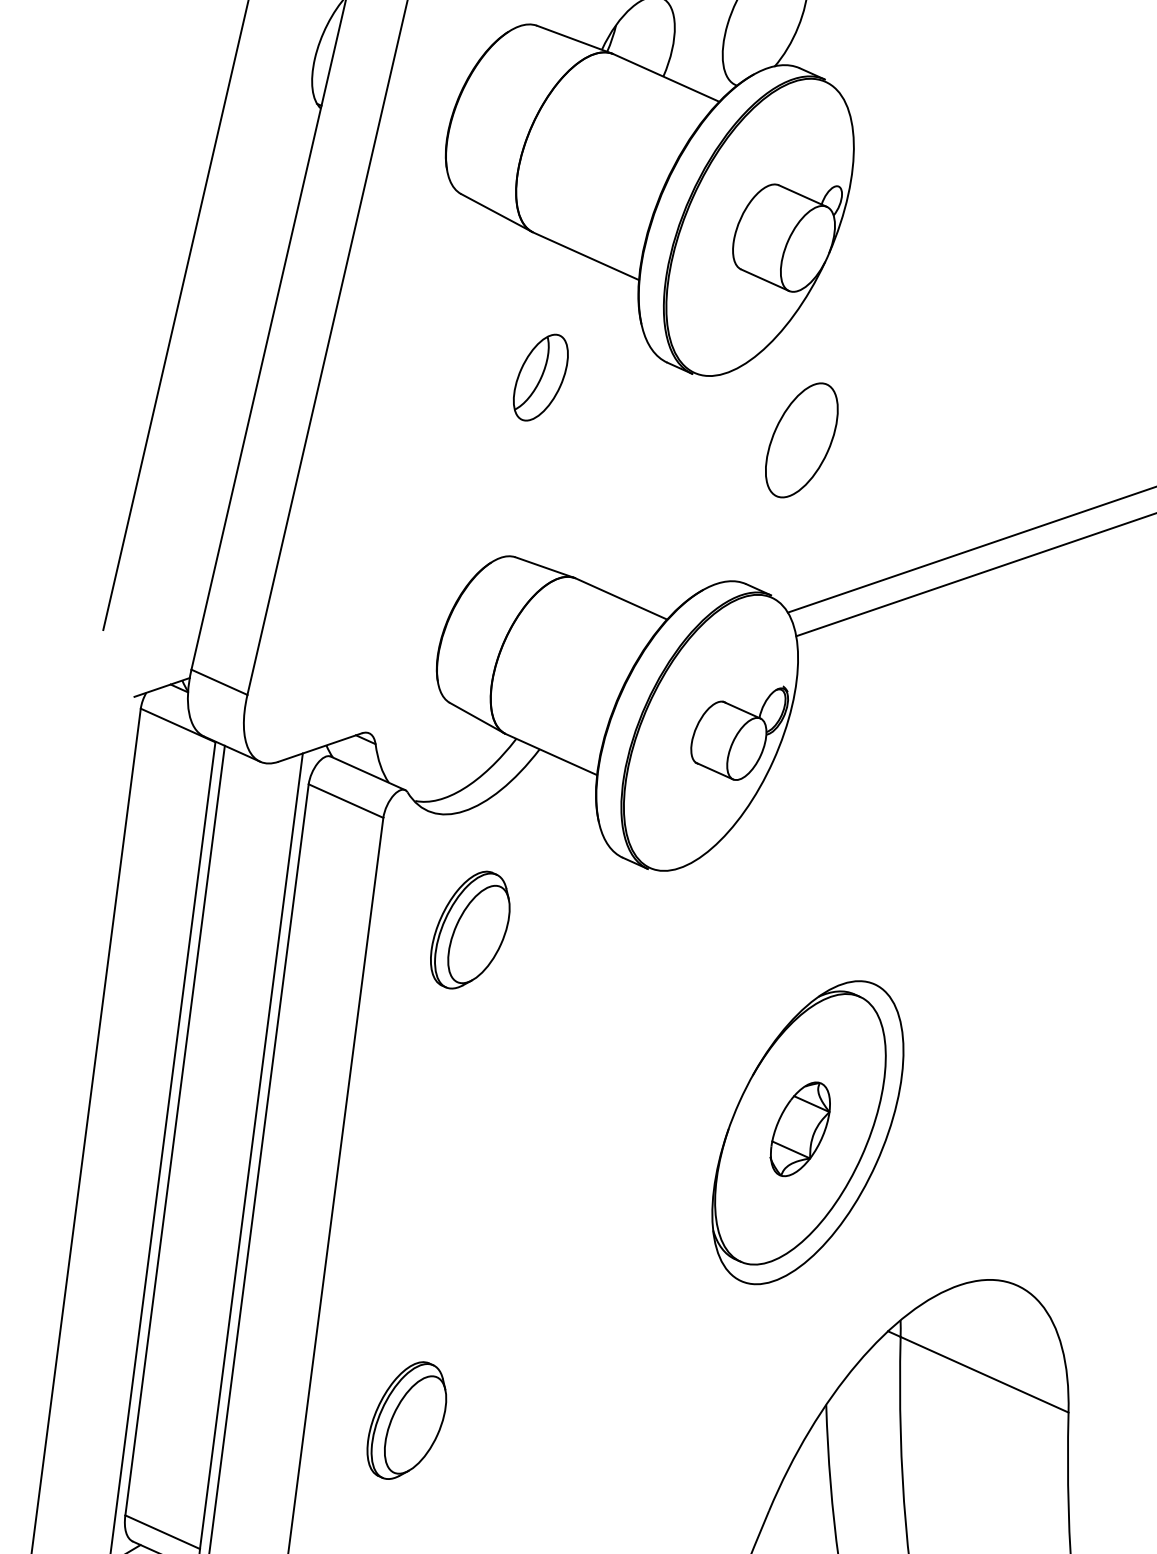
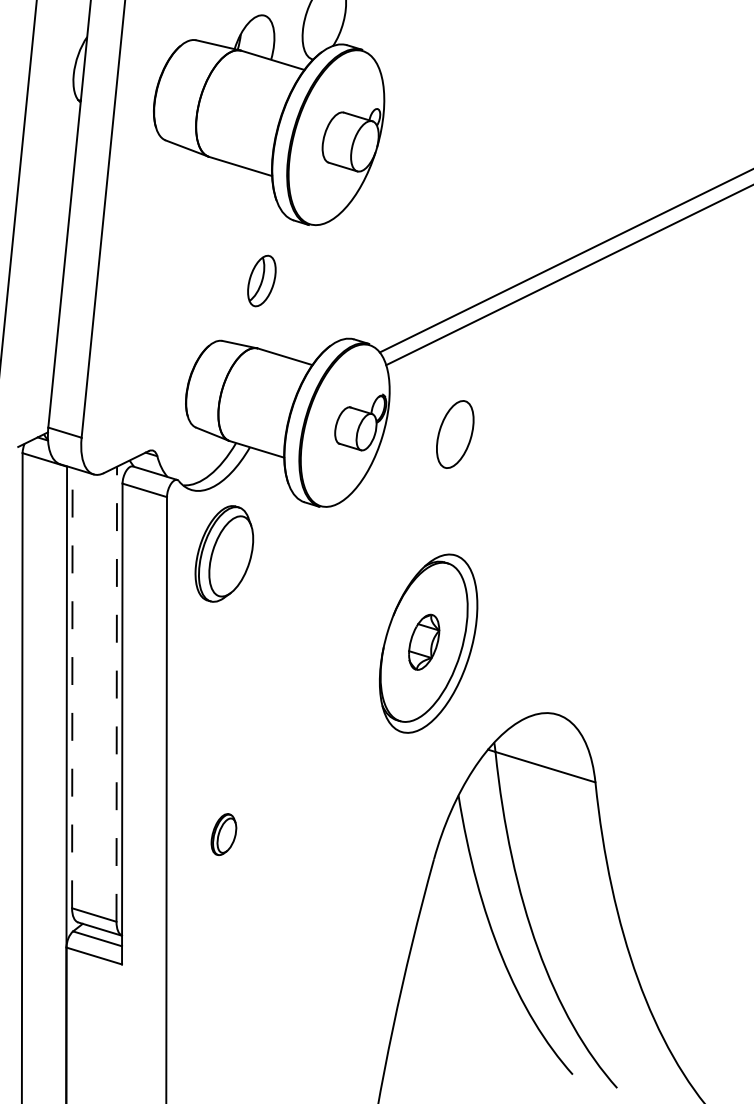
part: (540, 376) -> (261, 280), moved
part: (802, 440) -> (455, 434), moved
part: (469, 930) -> (223, 554), size x1.4
line: (175, 1129) -> (72, 687), solid -> dashed
line: (250, 1151) -> (116, 694), solid -> dashed
part: (406, 1420) -> (223, 834), size x0.6

